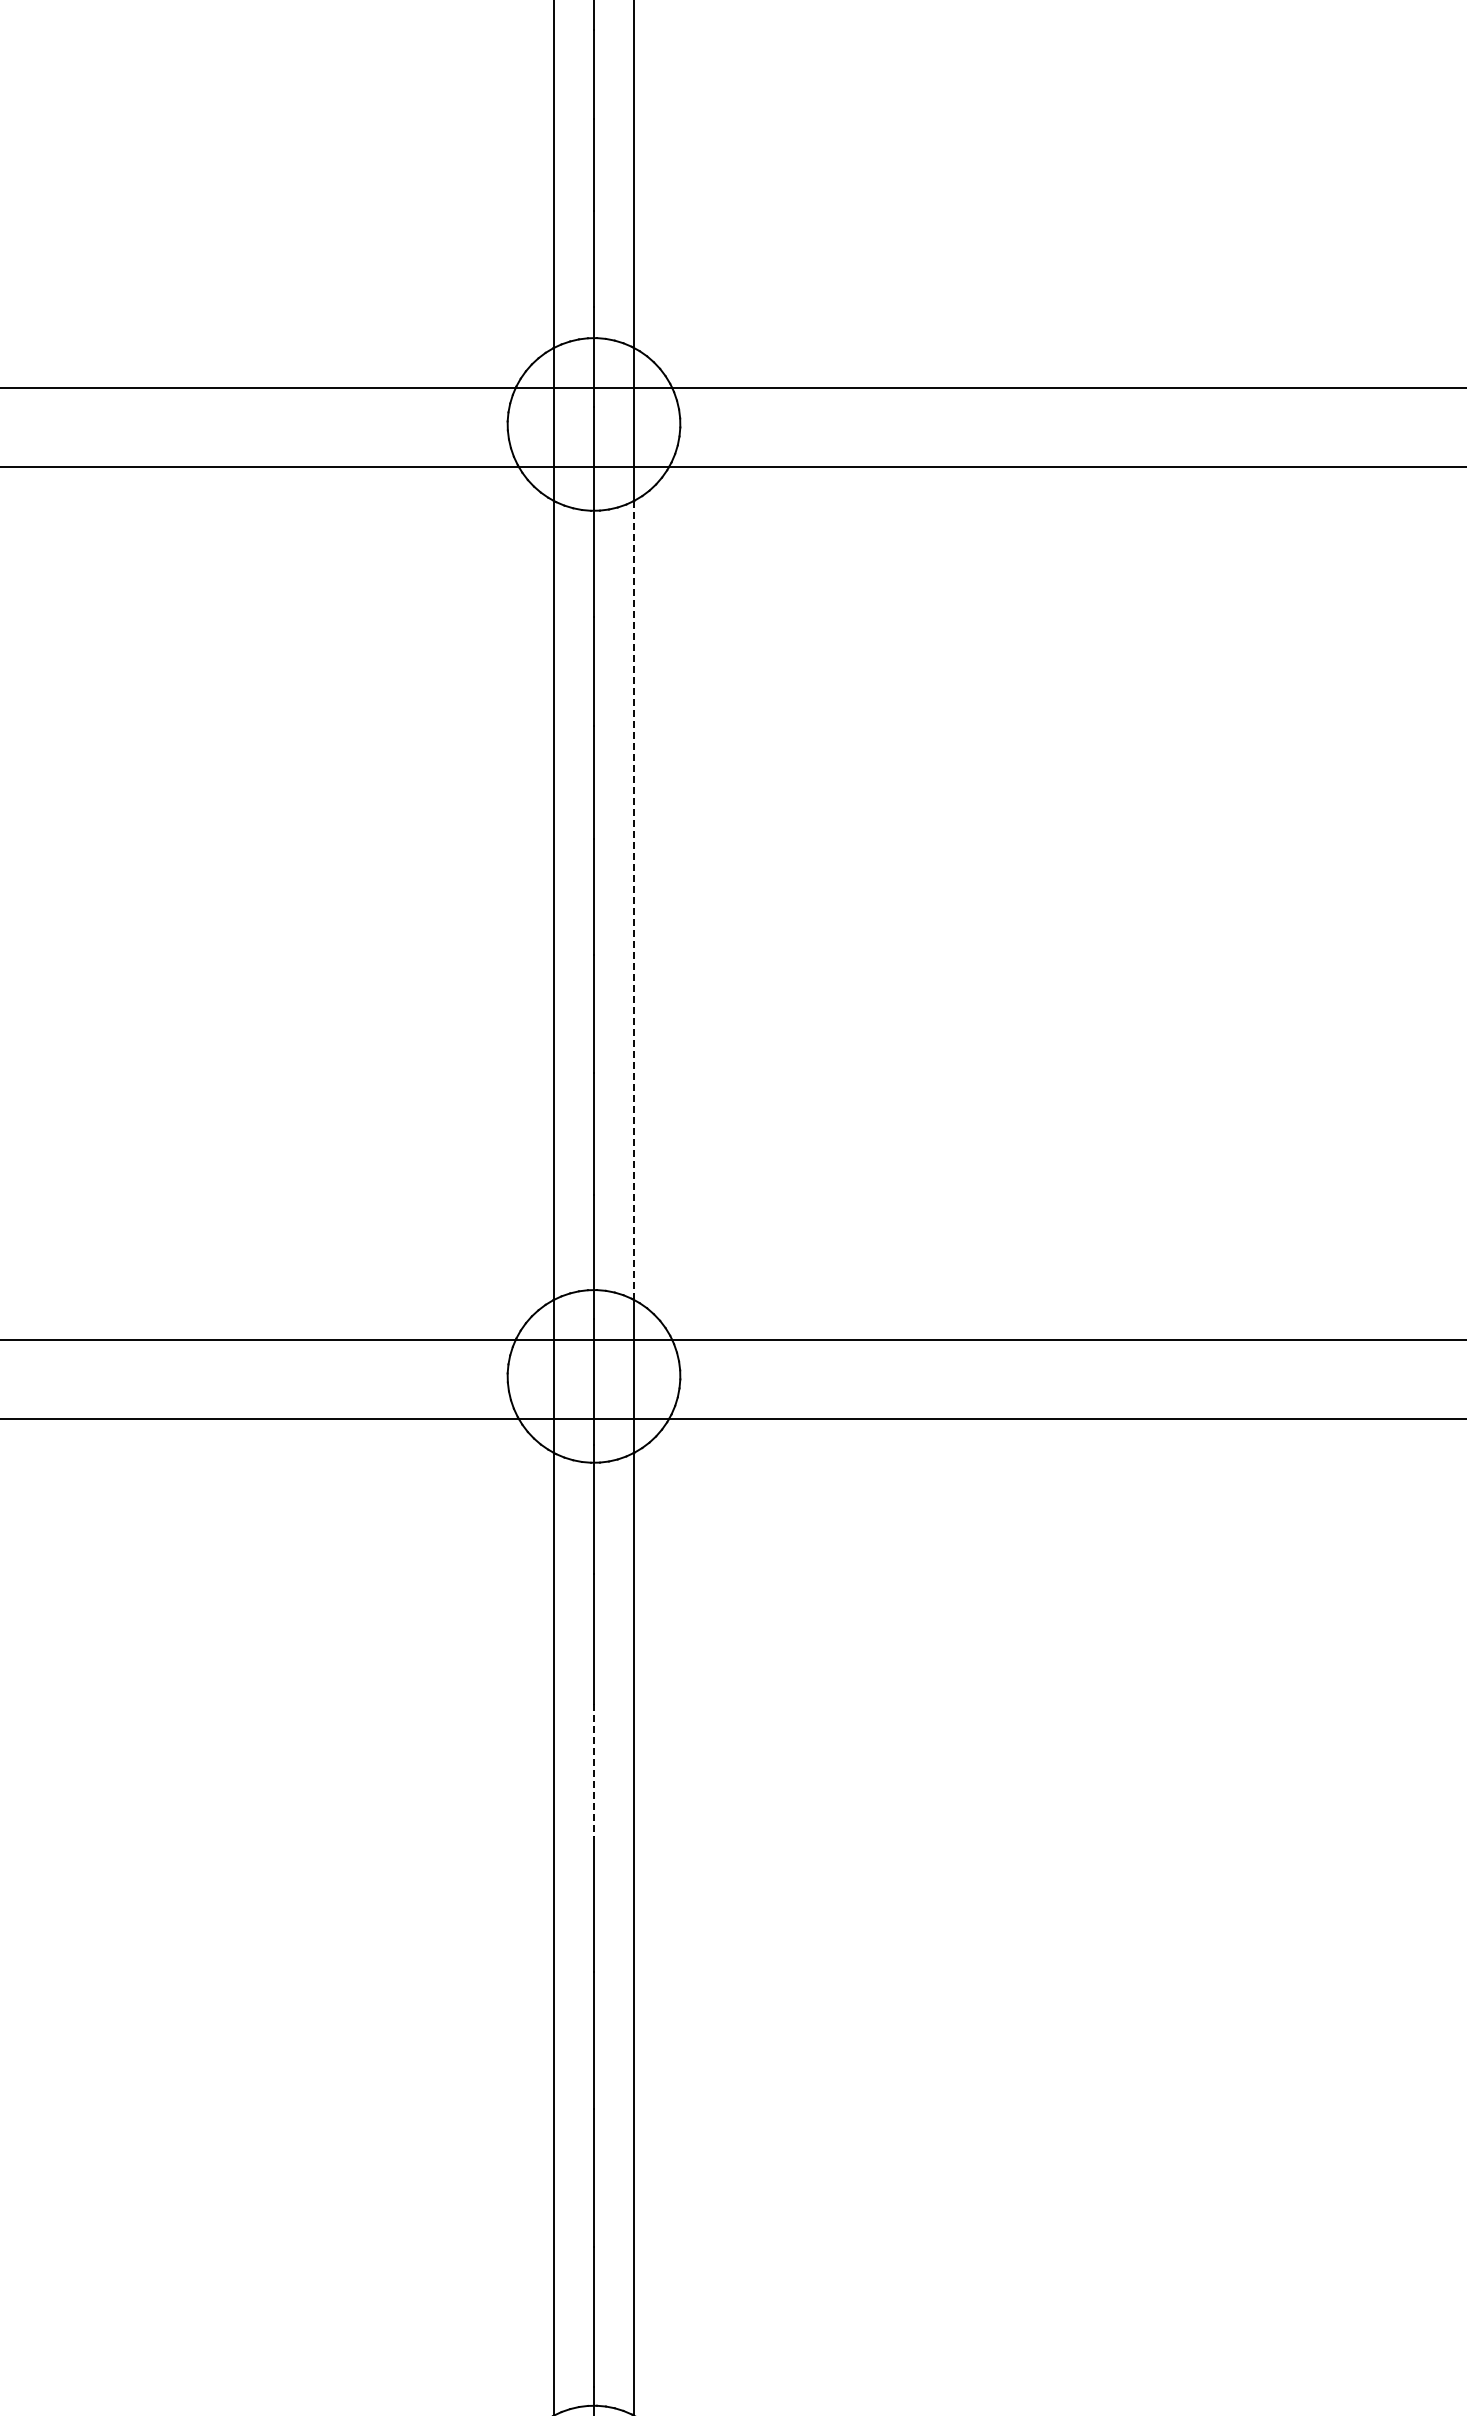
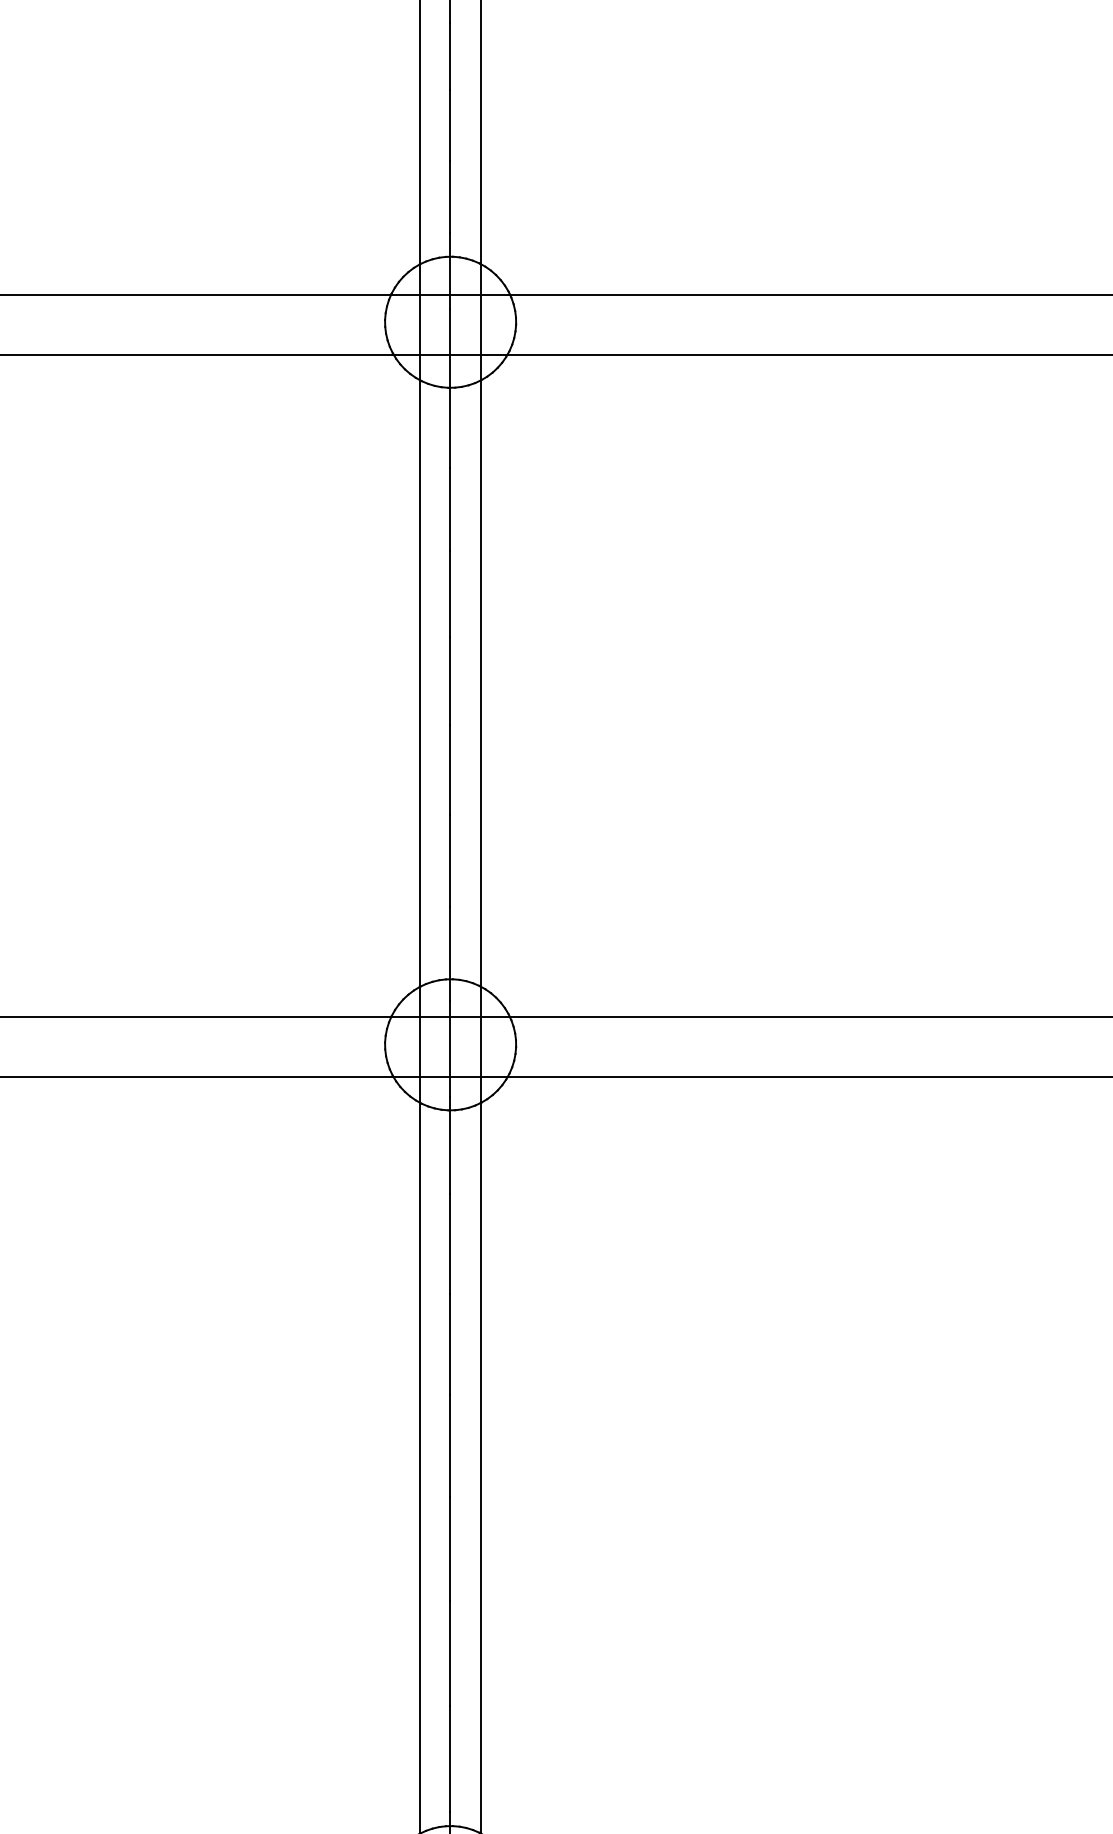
line: (633, 900) -> (480, 683), dashed -> solid
line: (593, 1771) -> (450, 1344), dashed -> solid

